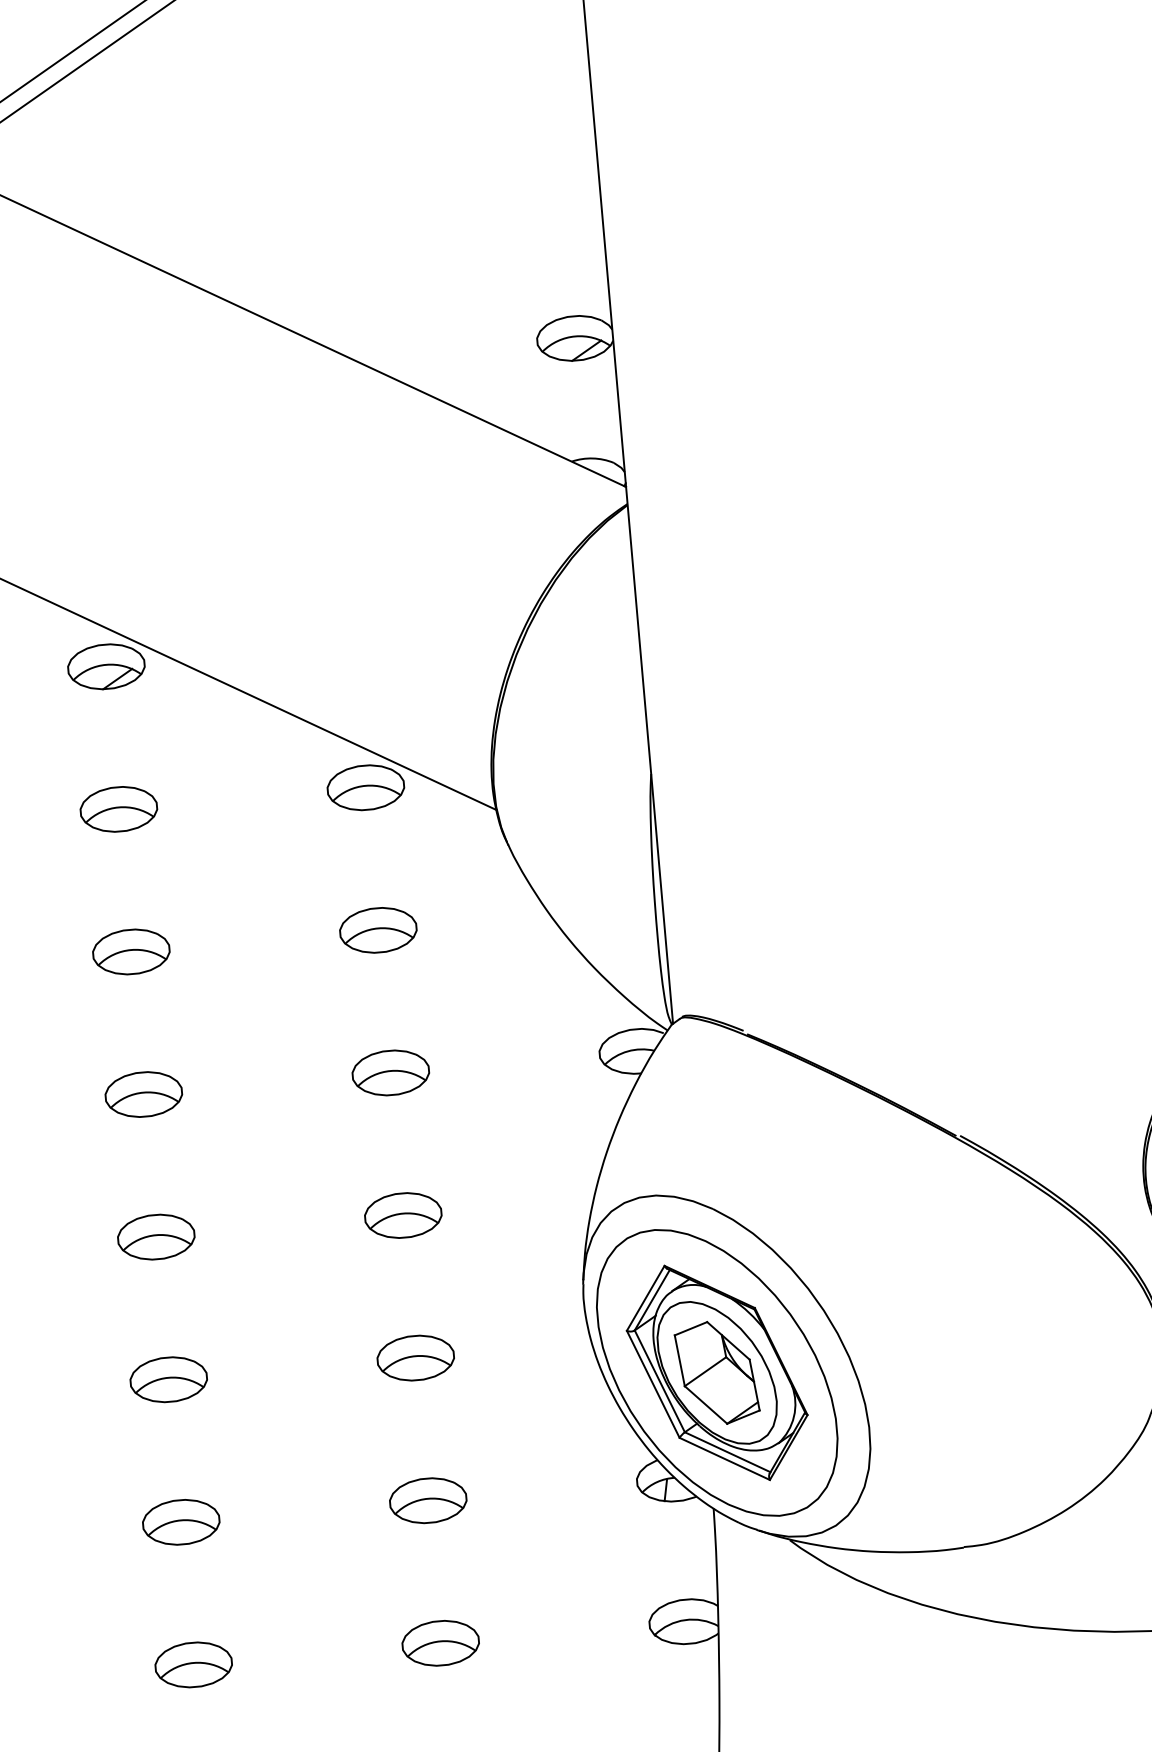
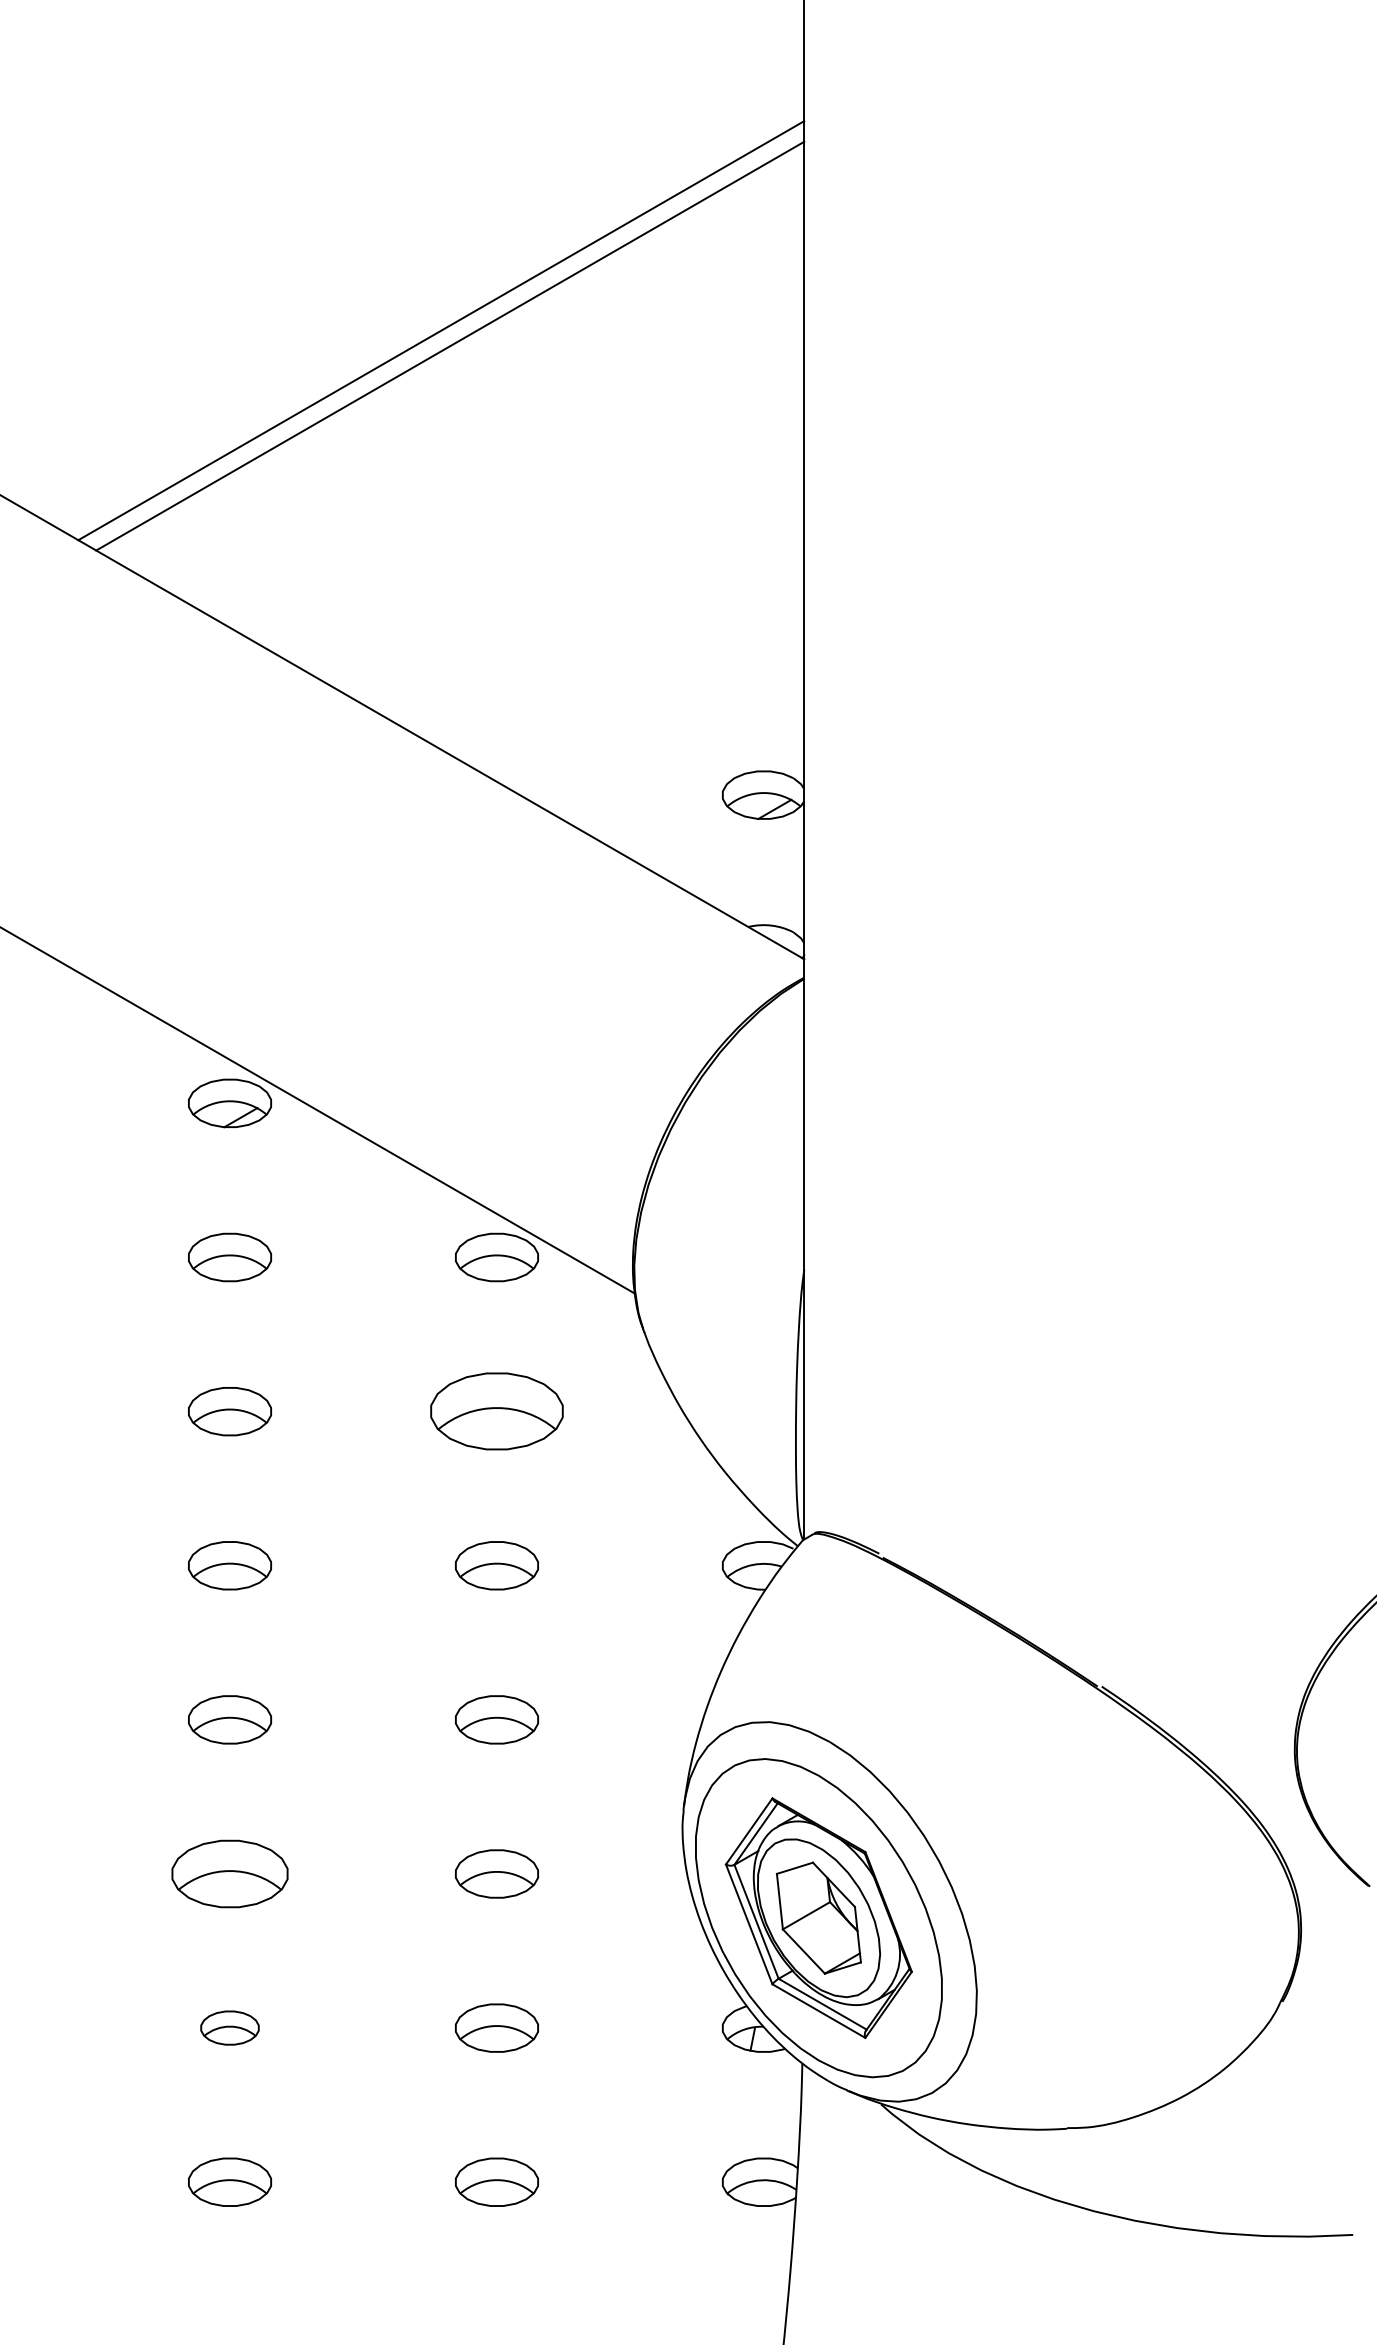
part: (377, 930) -> (496, 1411), size x1.6
part: (168, 1379) -> (229, 1873), size x1.4
part: (180, 1521) -> (229, 2027), size x0.7

